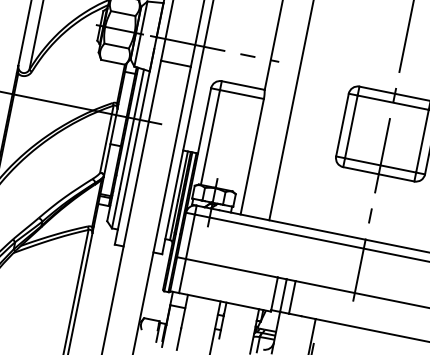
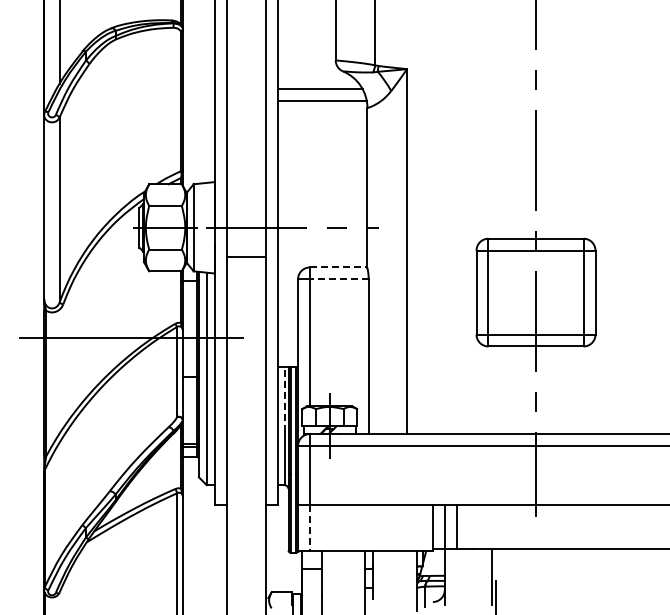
line: (243, 85) -> (338, 267), solid -> dashed
line: (241, 94) -> (338, 279), solid -> dashed
line: (182, 176) -> (284, 399), solid -> dashed
line: (182, 276) -> (309, 528), solid -> dashed

